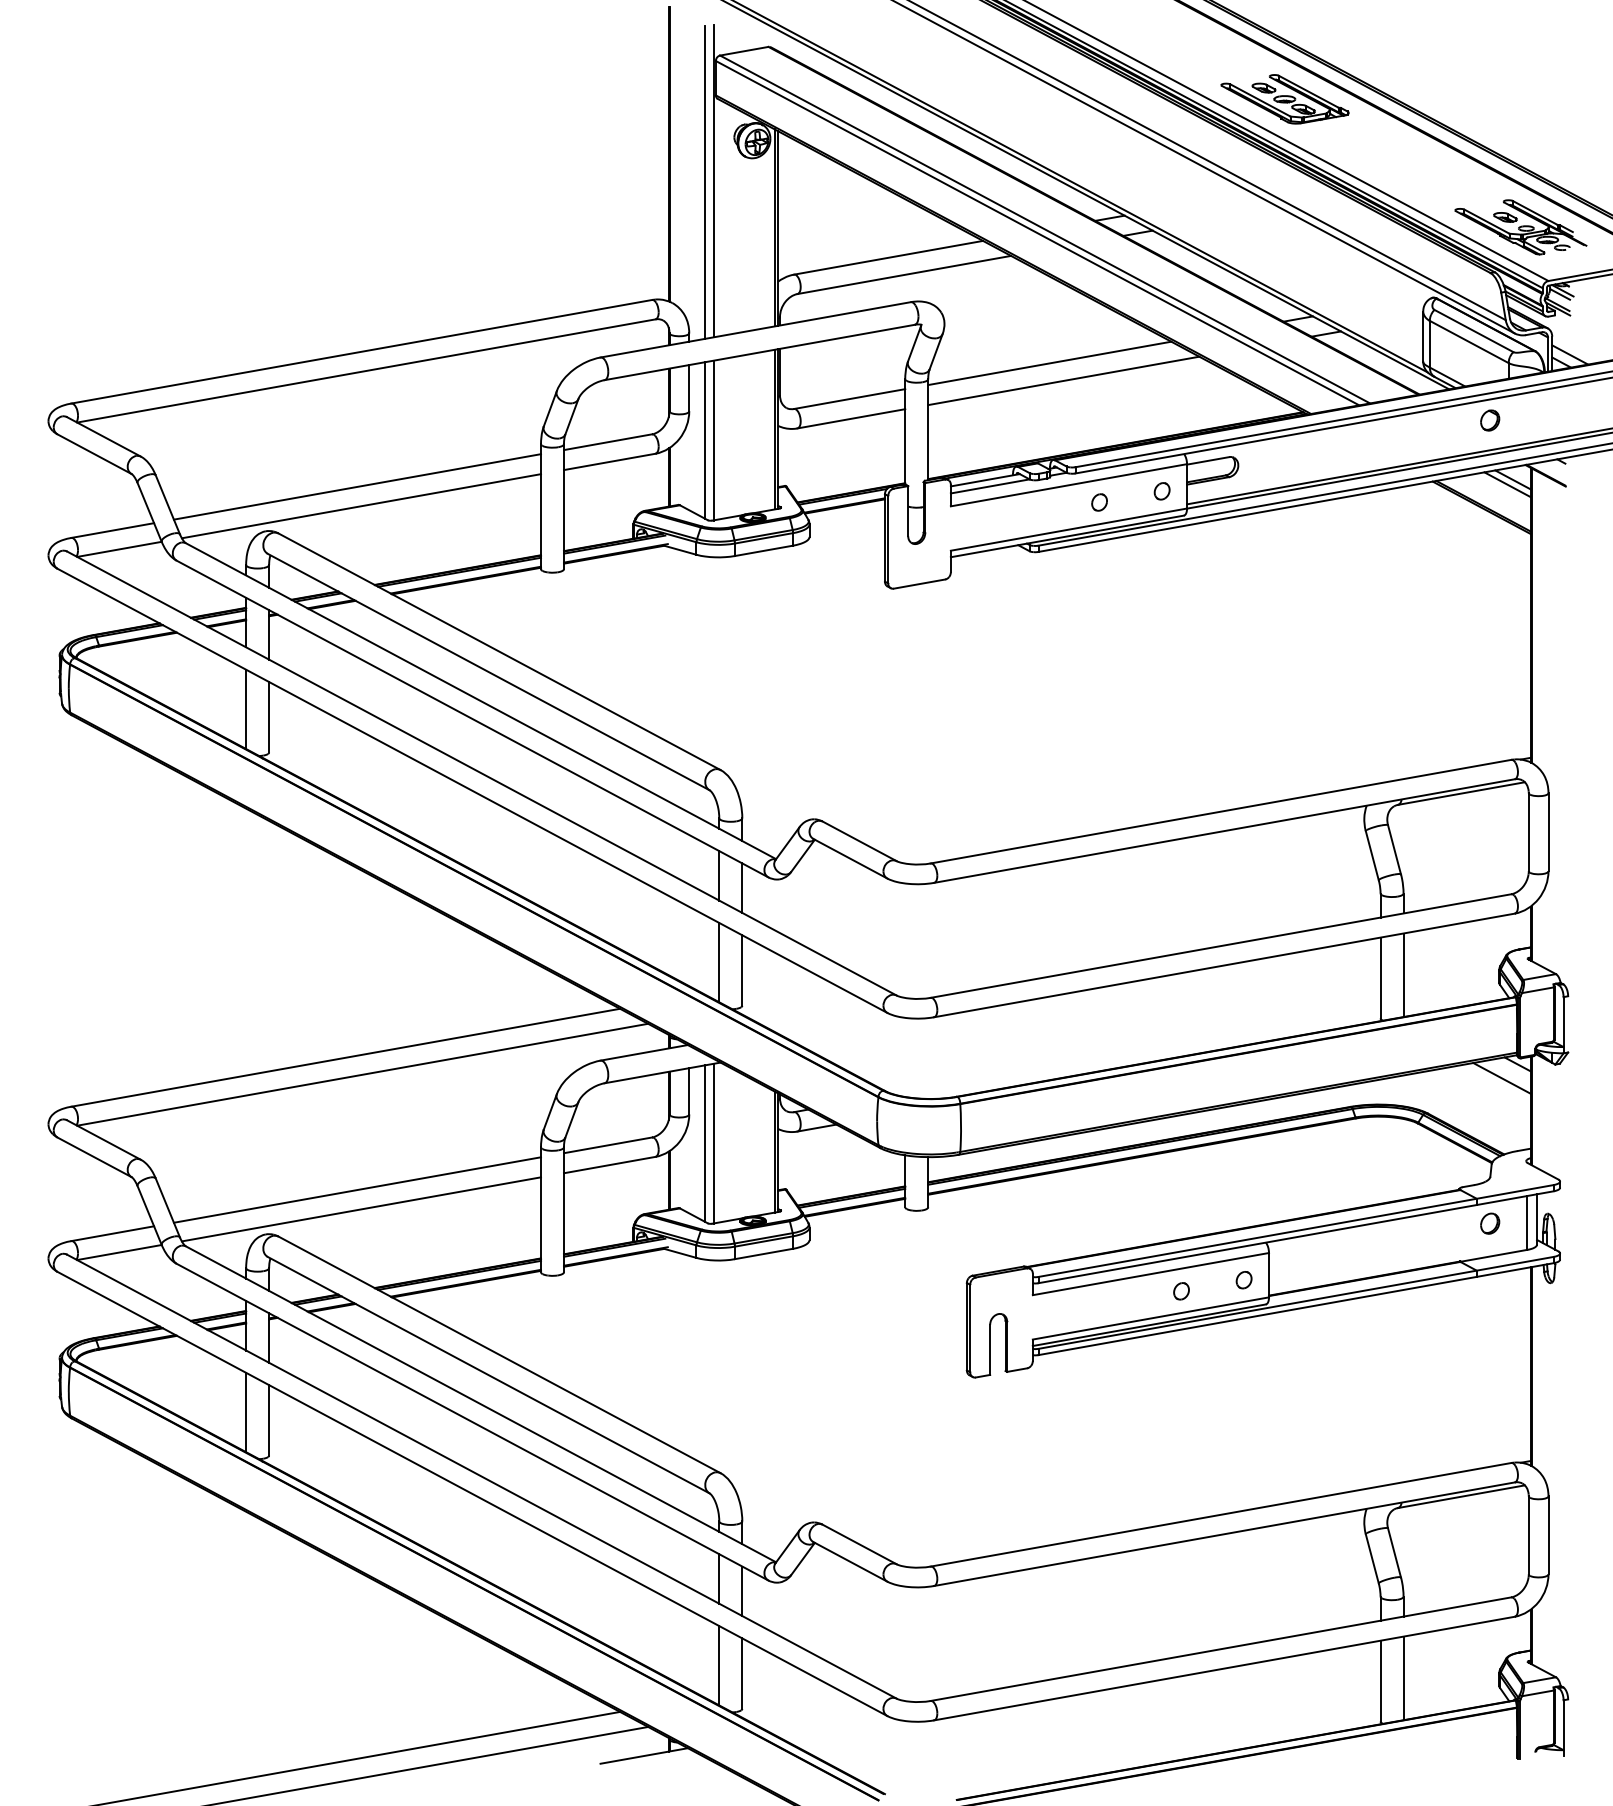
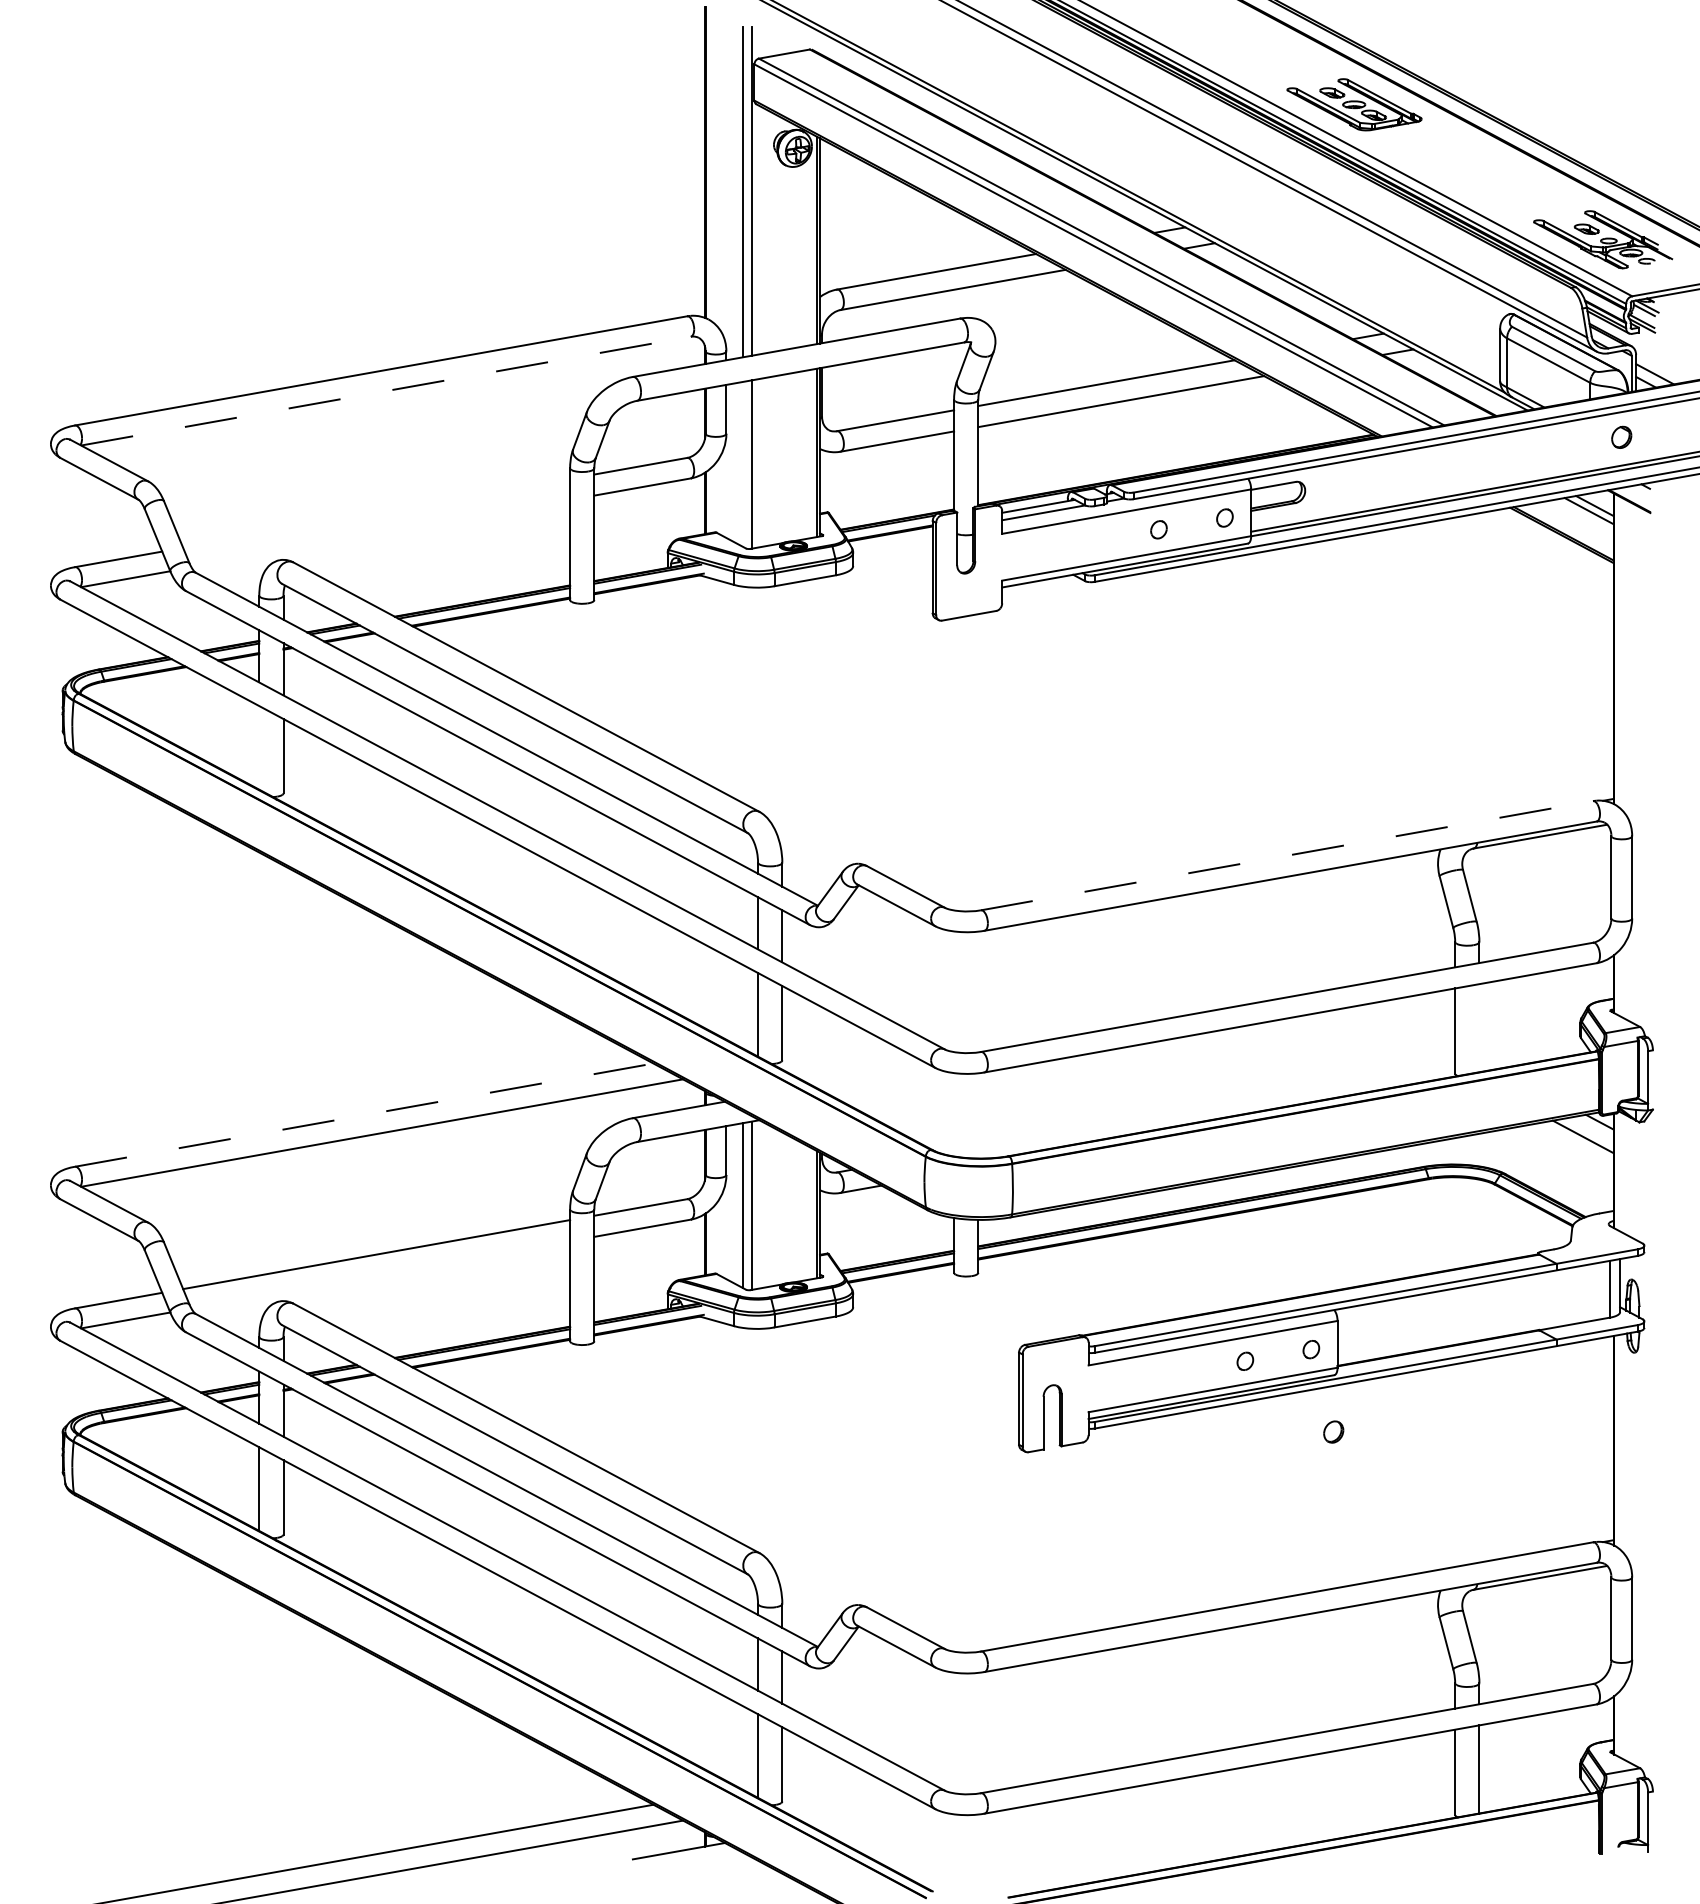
line: (366, 371) -> (386, 391), solid -> dashed
part: (1489, 419) -> (1621, 436), moved
line: (704, 439) -> (742, 463), removed
line: (357, 486) -> (376, 512), removed
line: (361, 506) -> (380, 533), removed
line: (246, 709) -> (259, 747), removed
line: (1220, 811) -> (1286, 855), solid -> dashed
line: (1403, 975) -> (1479, 1028), removed
line: (345, 1058) -> (364, 1115), solid -> dashed
line: (361, 1208) -> (380, 1274), removed
part: (1489, 1223) -> (1333, 1431), moved

